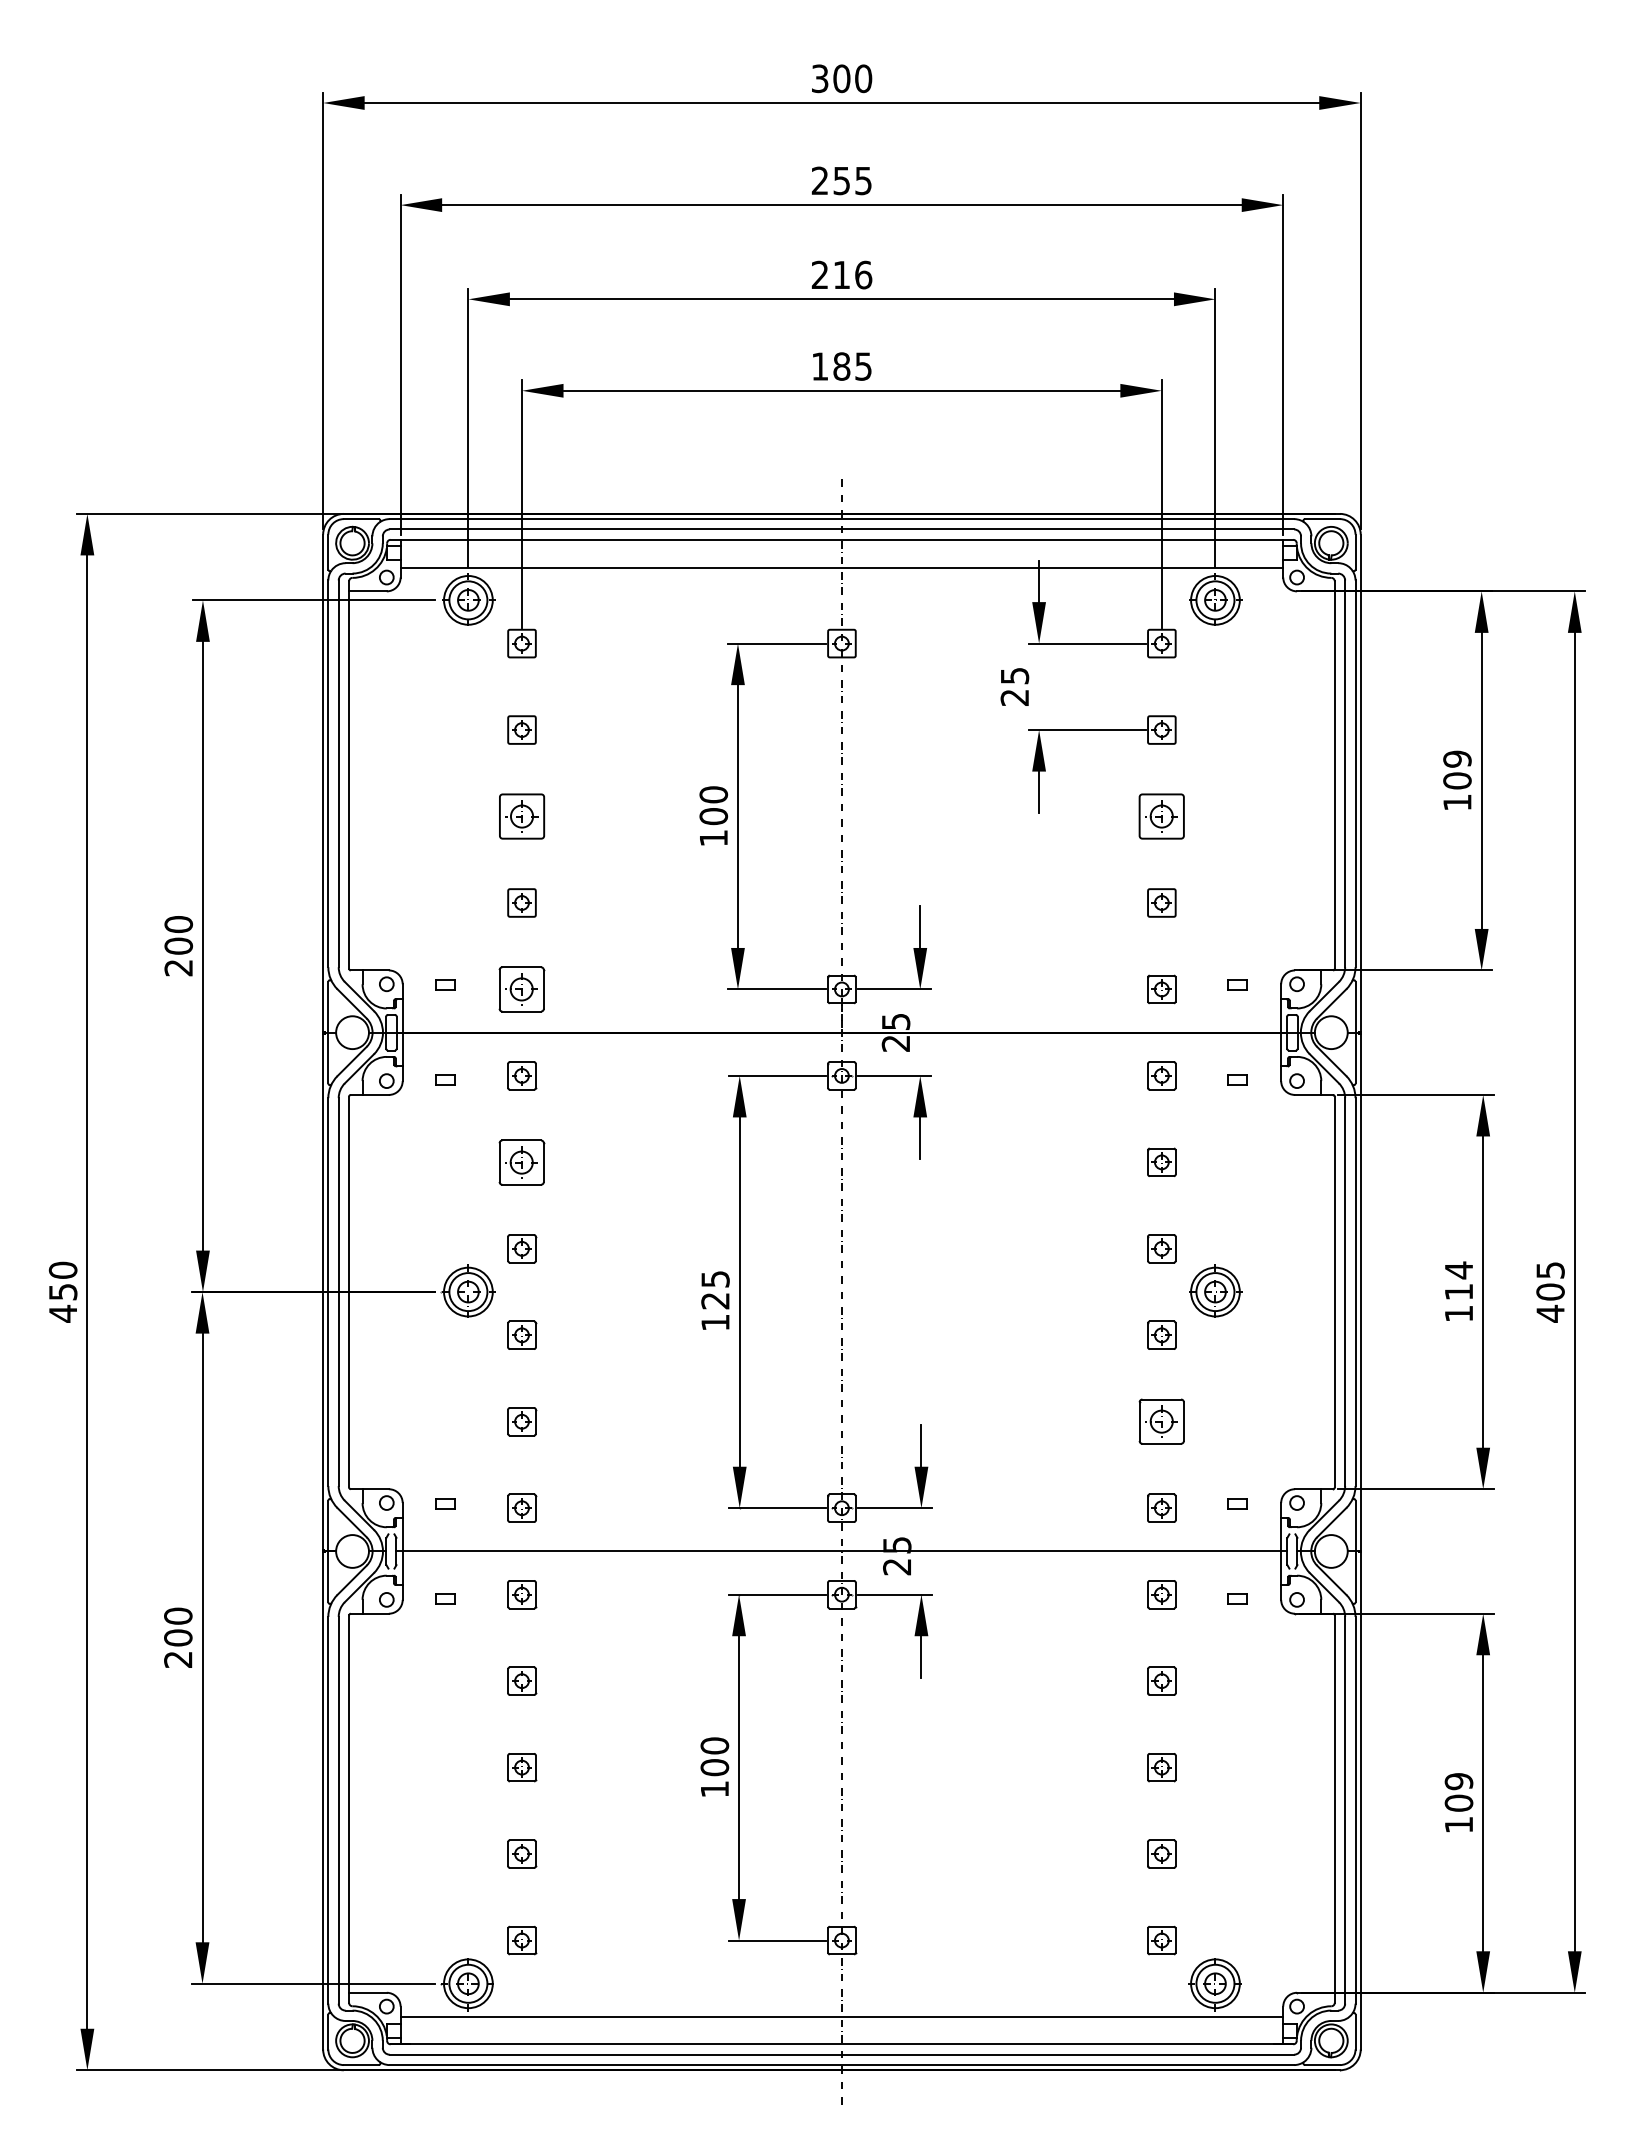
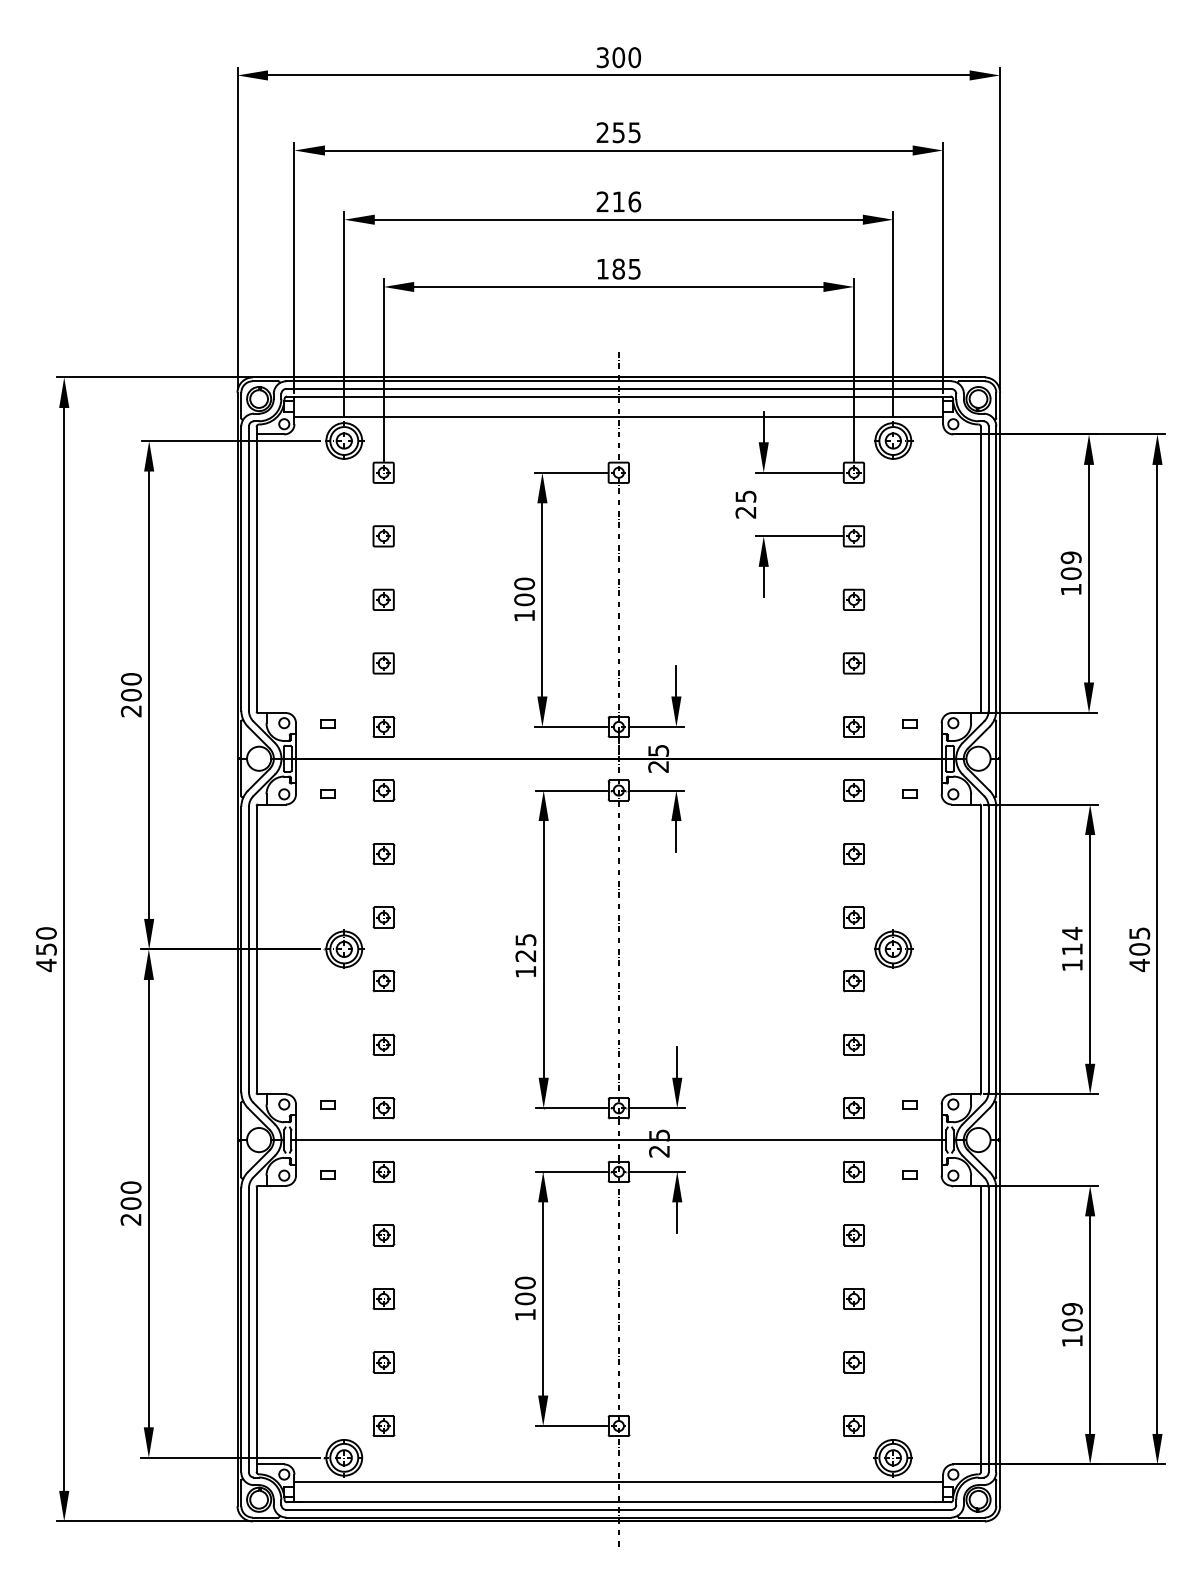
part: (521, 816) -> (383, 599), size x0.62
part: (1161, 816) -> (853, 599), size x0.62
part: (522, 989) -> (384, 727), size x0.62
part: (522, 1161) -> (384, 853), size x0.62
part: (1161, 1421) -> (853, 1044), size x0.62

